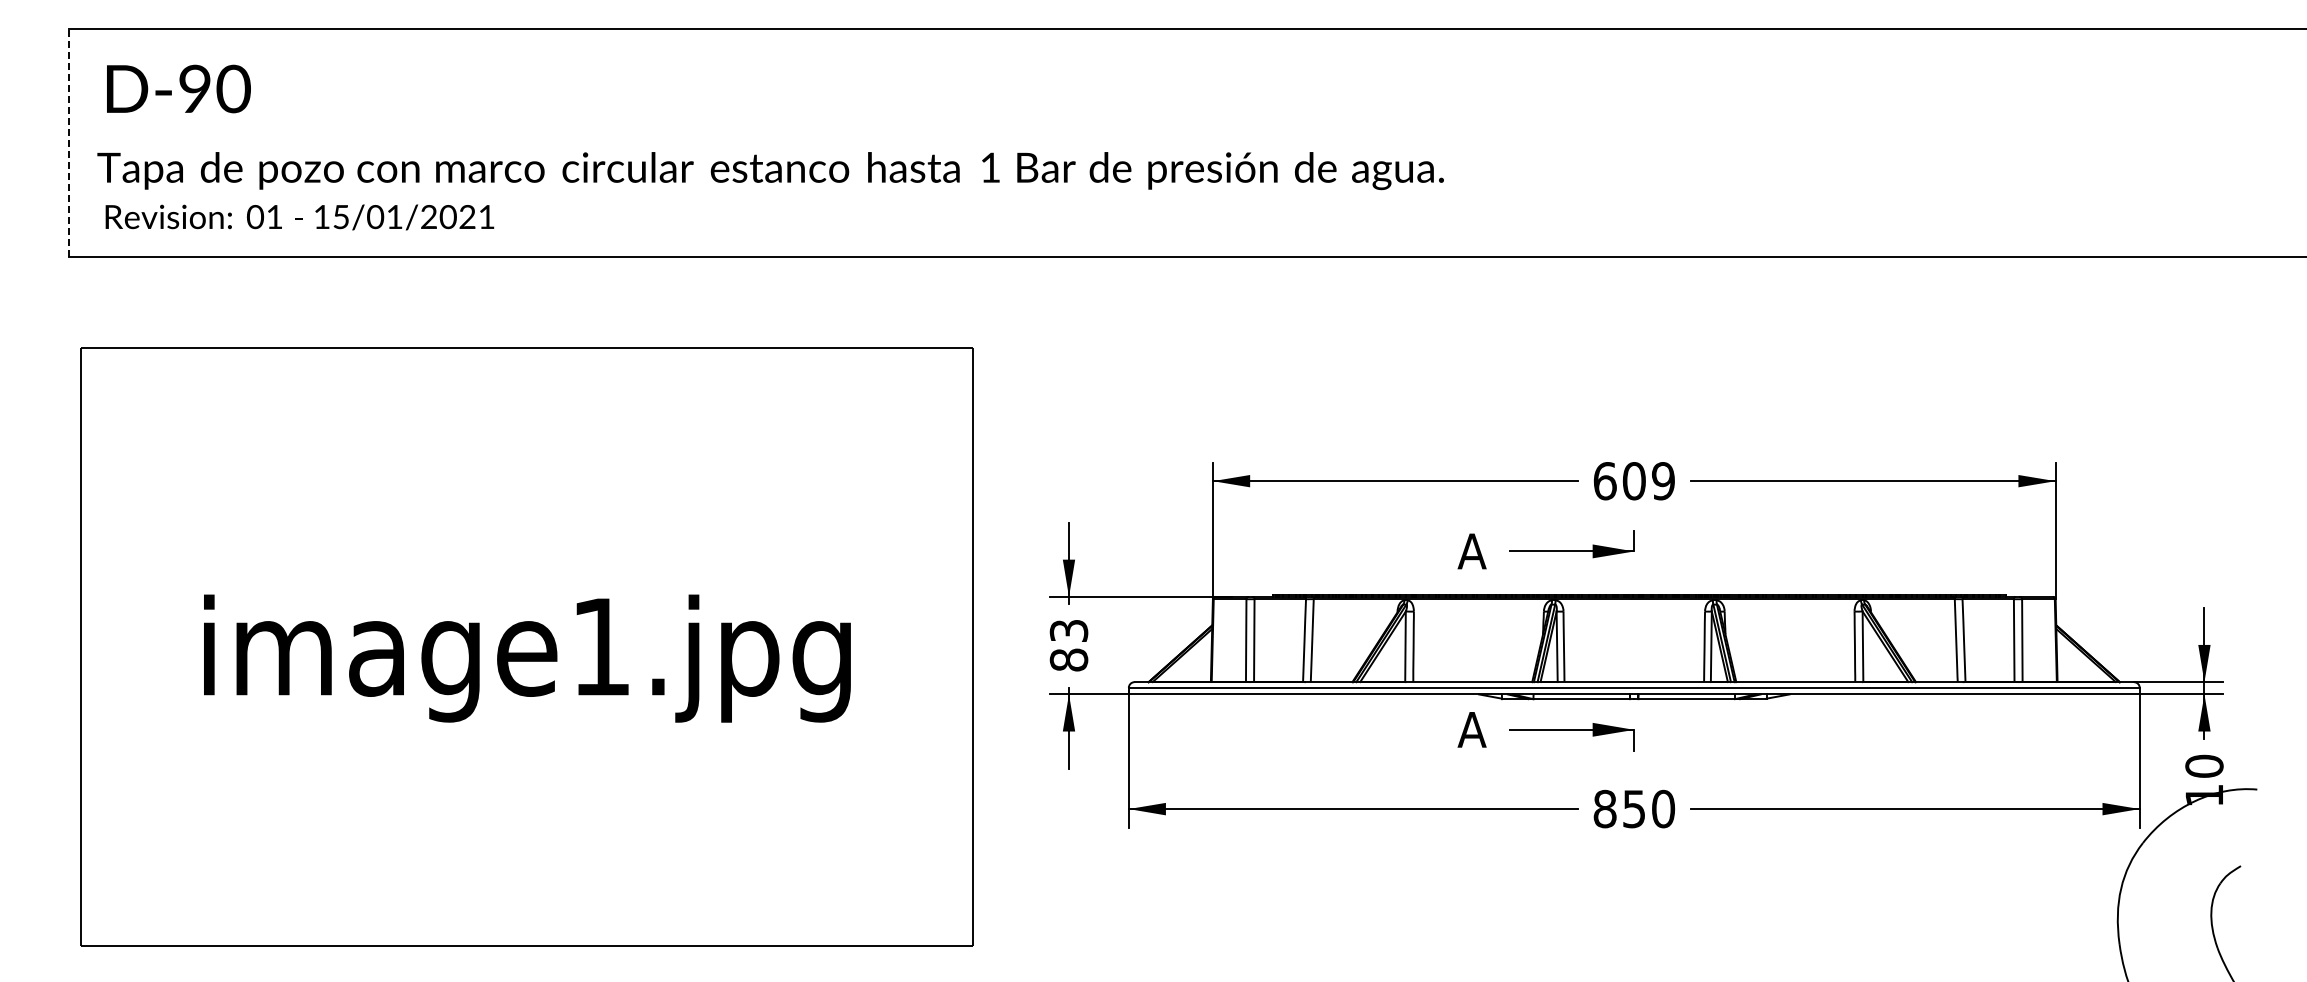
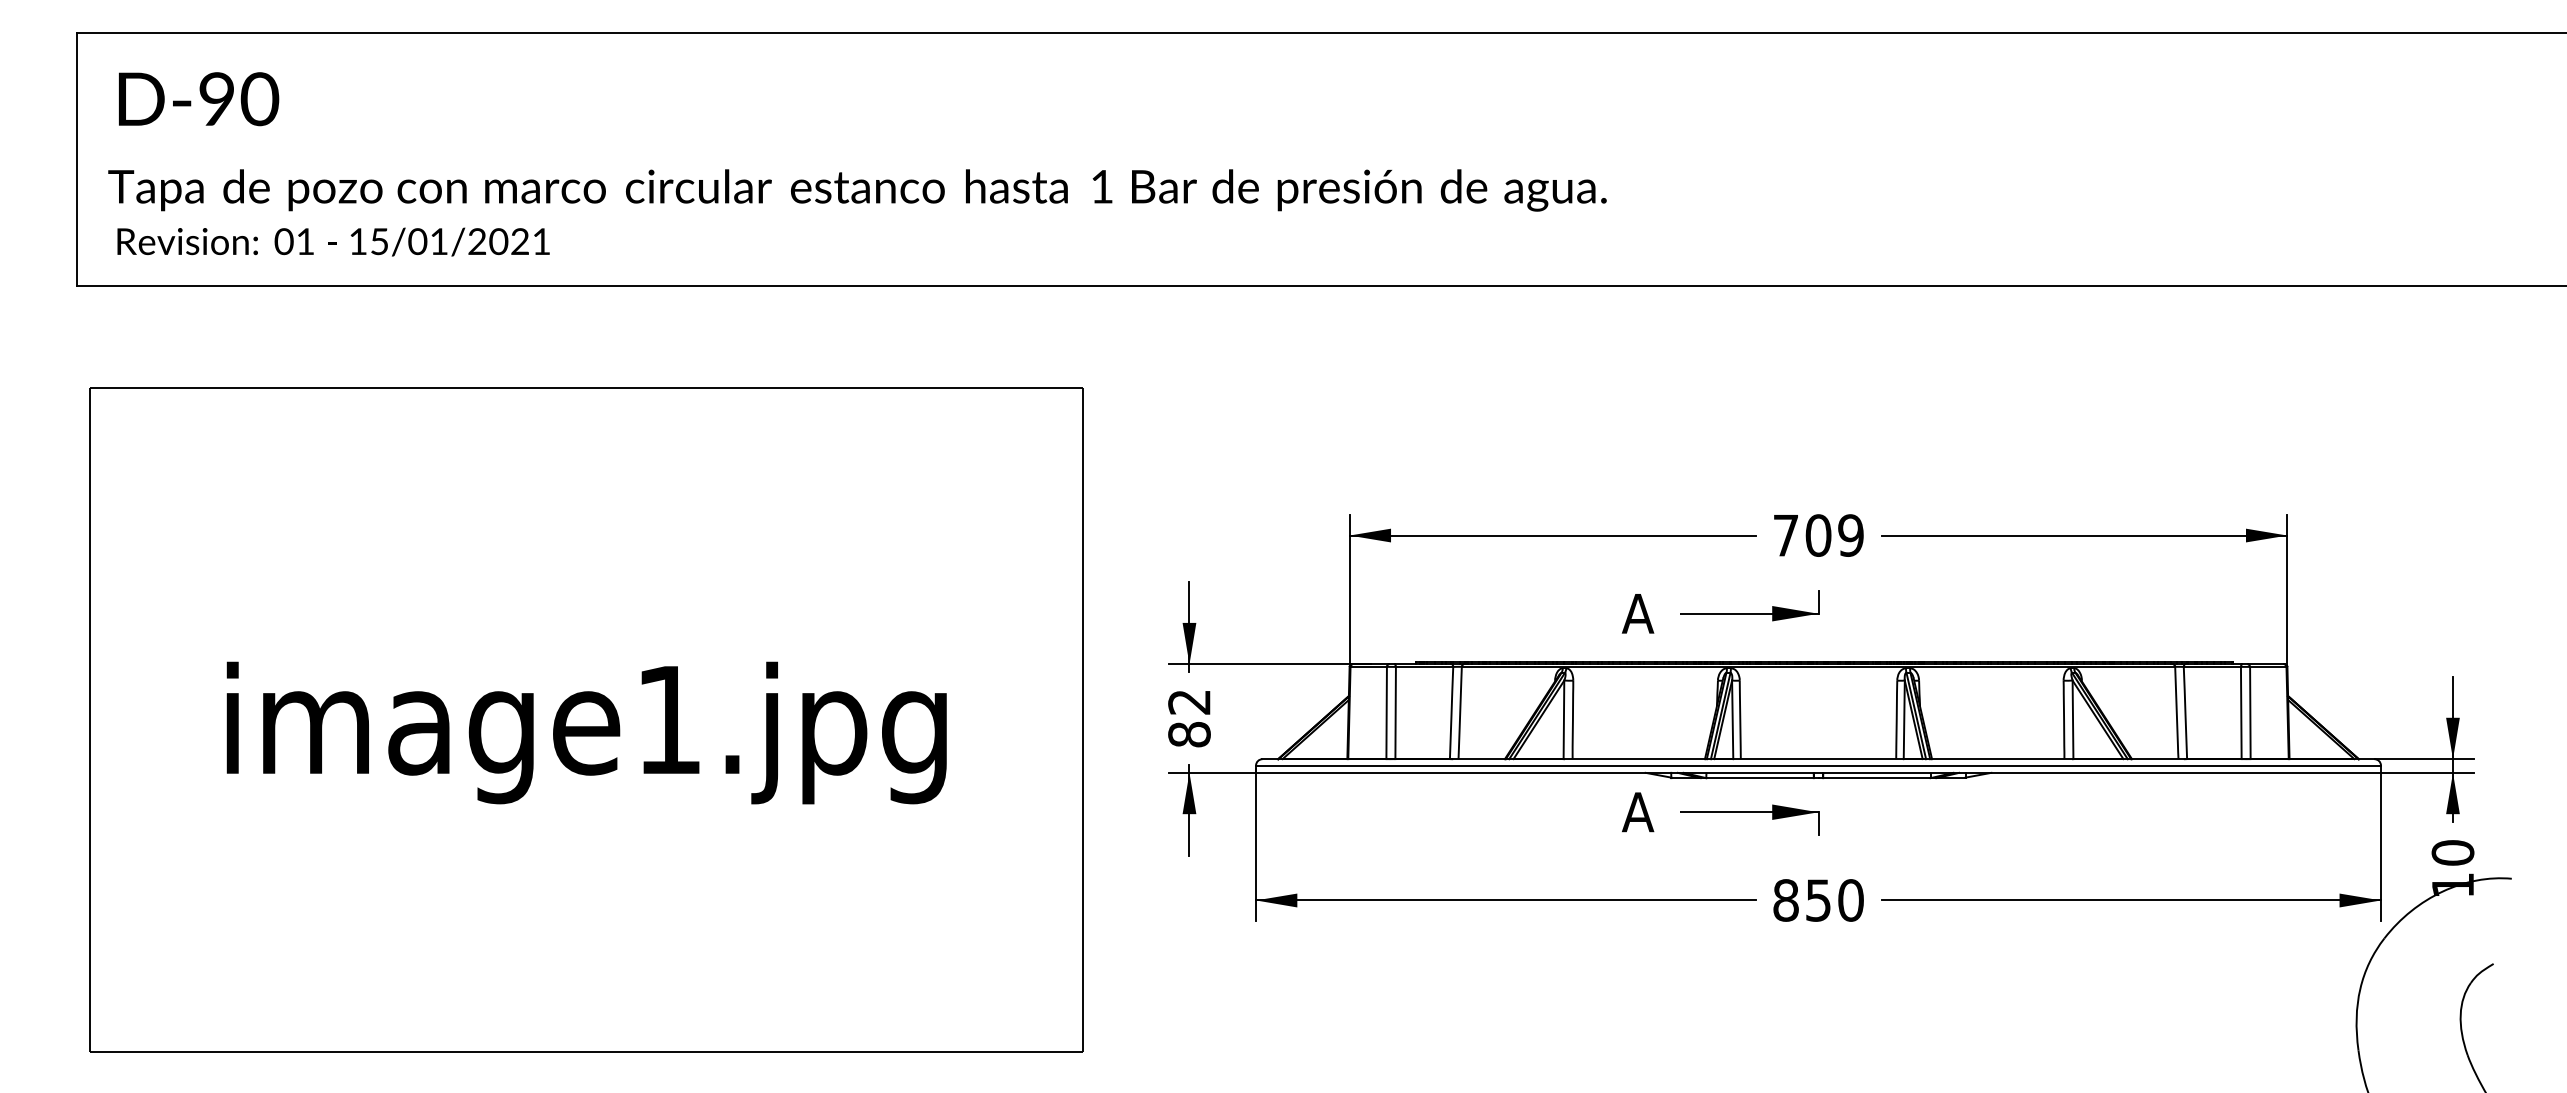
line: (69, 143) -> (77, 159), dashed -> solid
text: (1604, 481) -> (1785, 535), 609 -> 709
text: (1069, 631) -> (1190, 702), 83 -> 82

